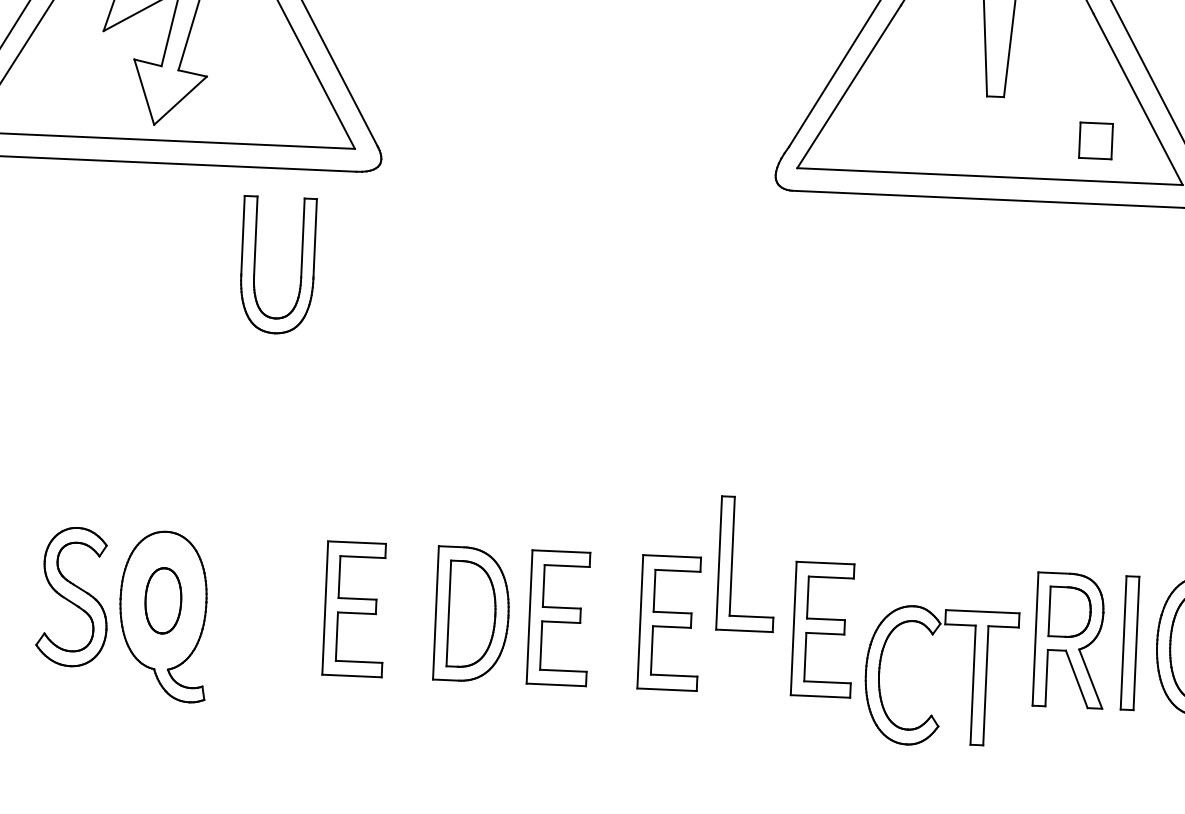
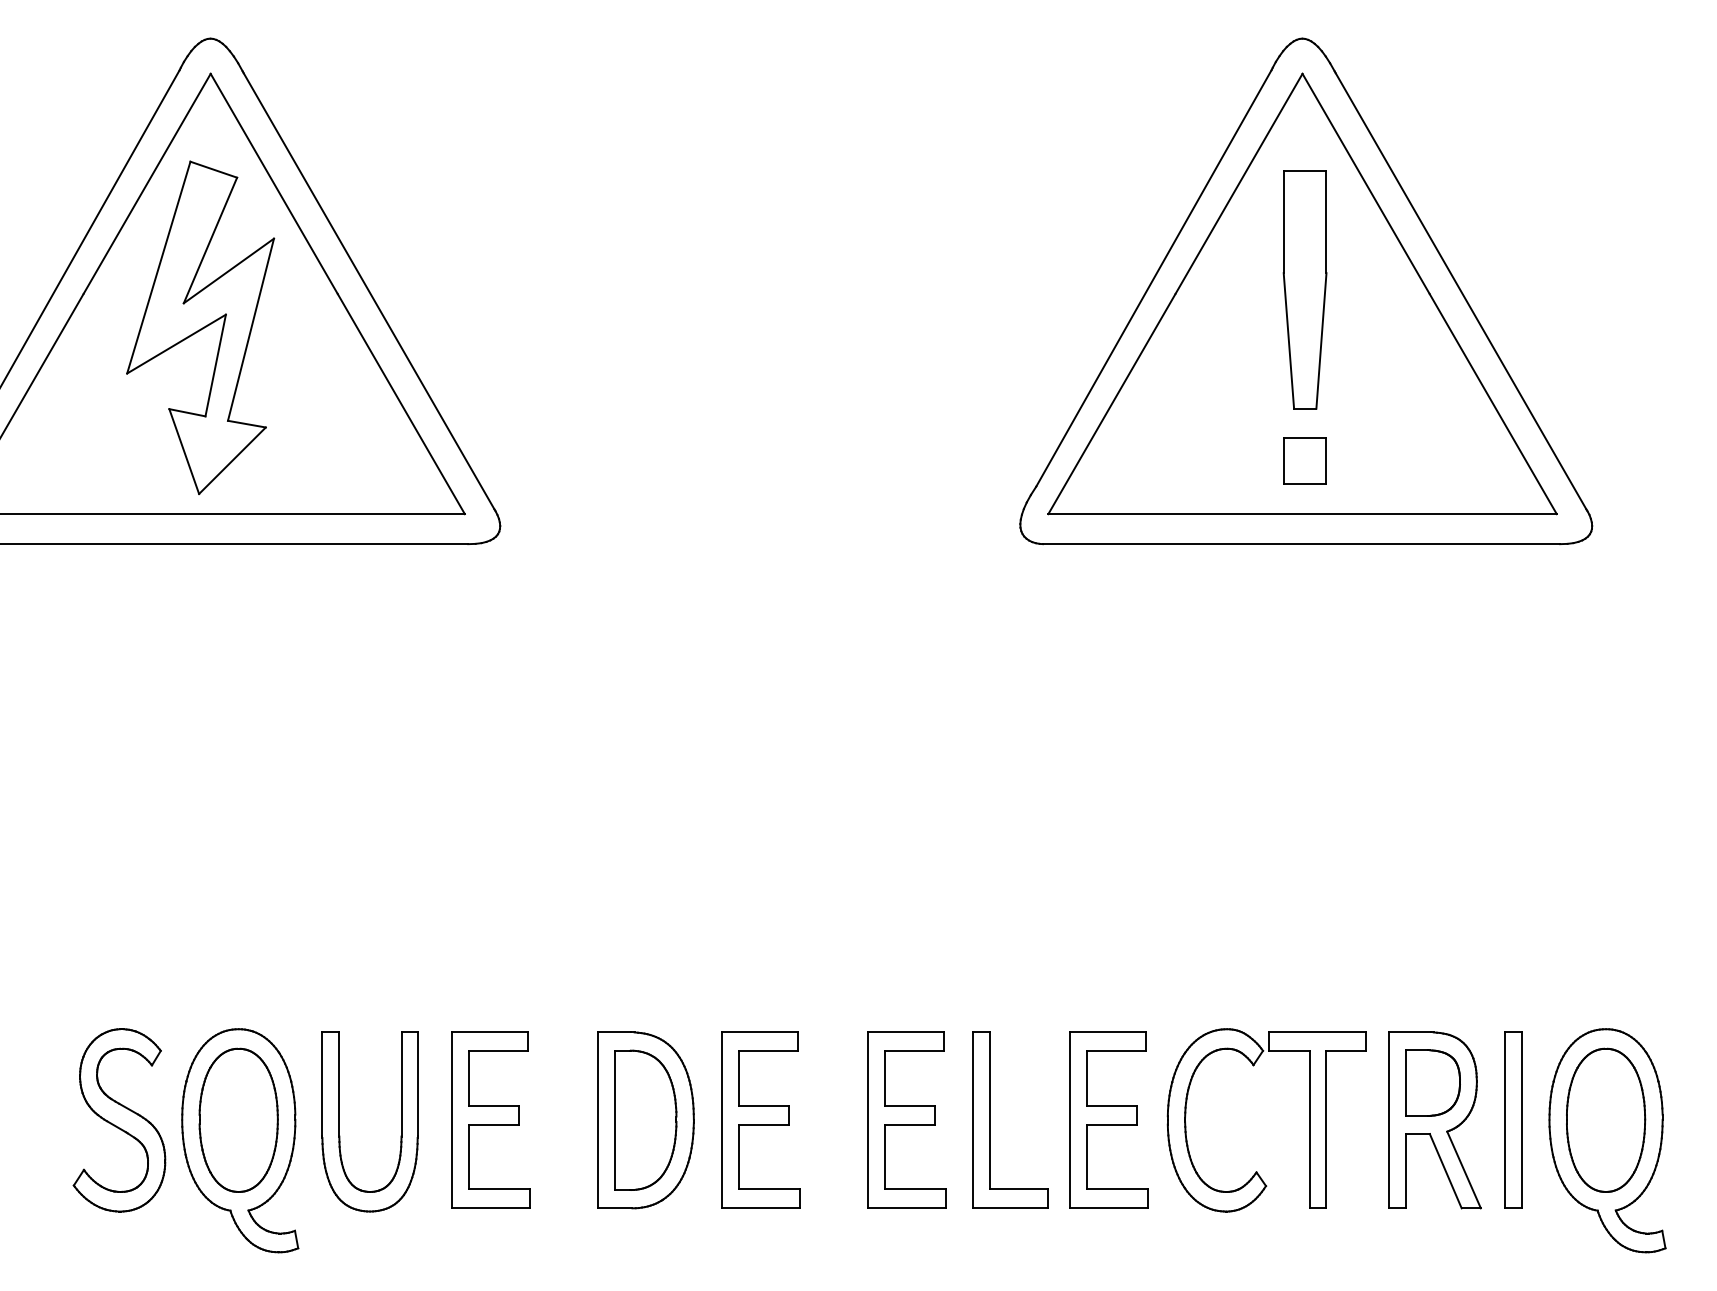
part: (1095, 140) -> (1304, 460), moved
part: (254, 264) -> (339, 1121), moved
part: (732, 562) -> (990, 1119), moved
part: (163, 600) -> (238, 1119), size x1.67
part: (973, 678) -> (1309, 1120), moved

